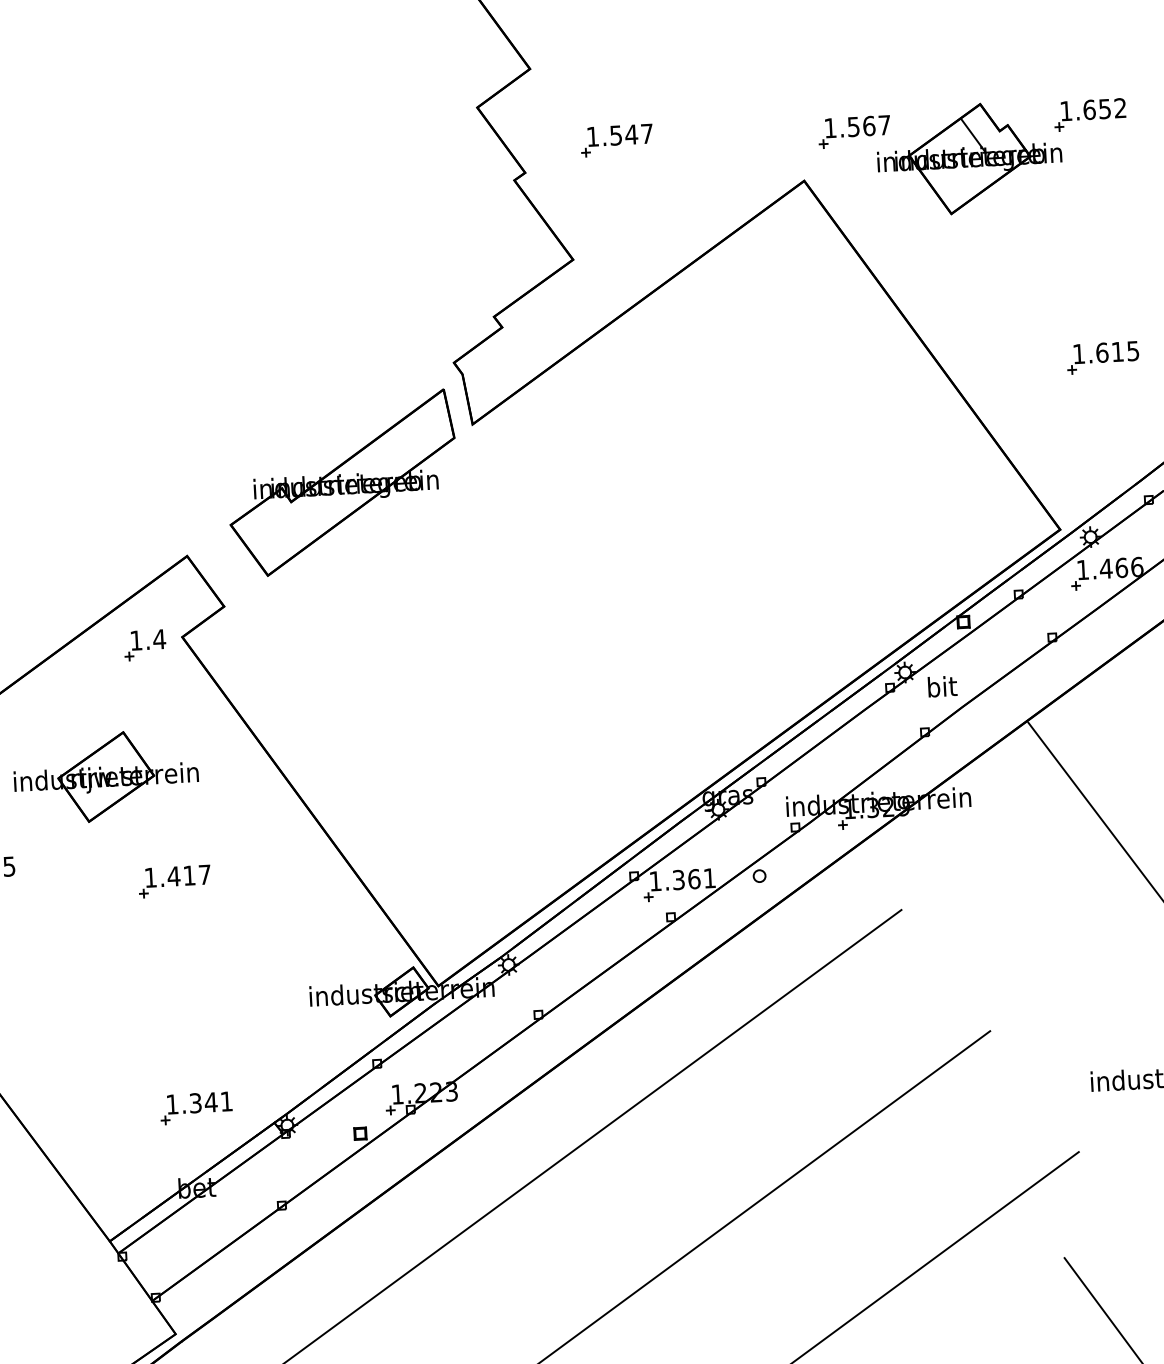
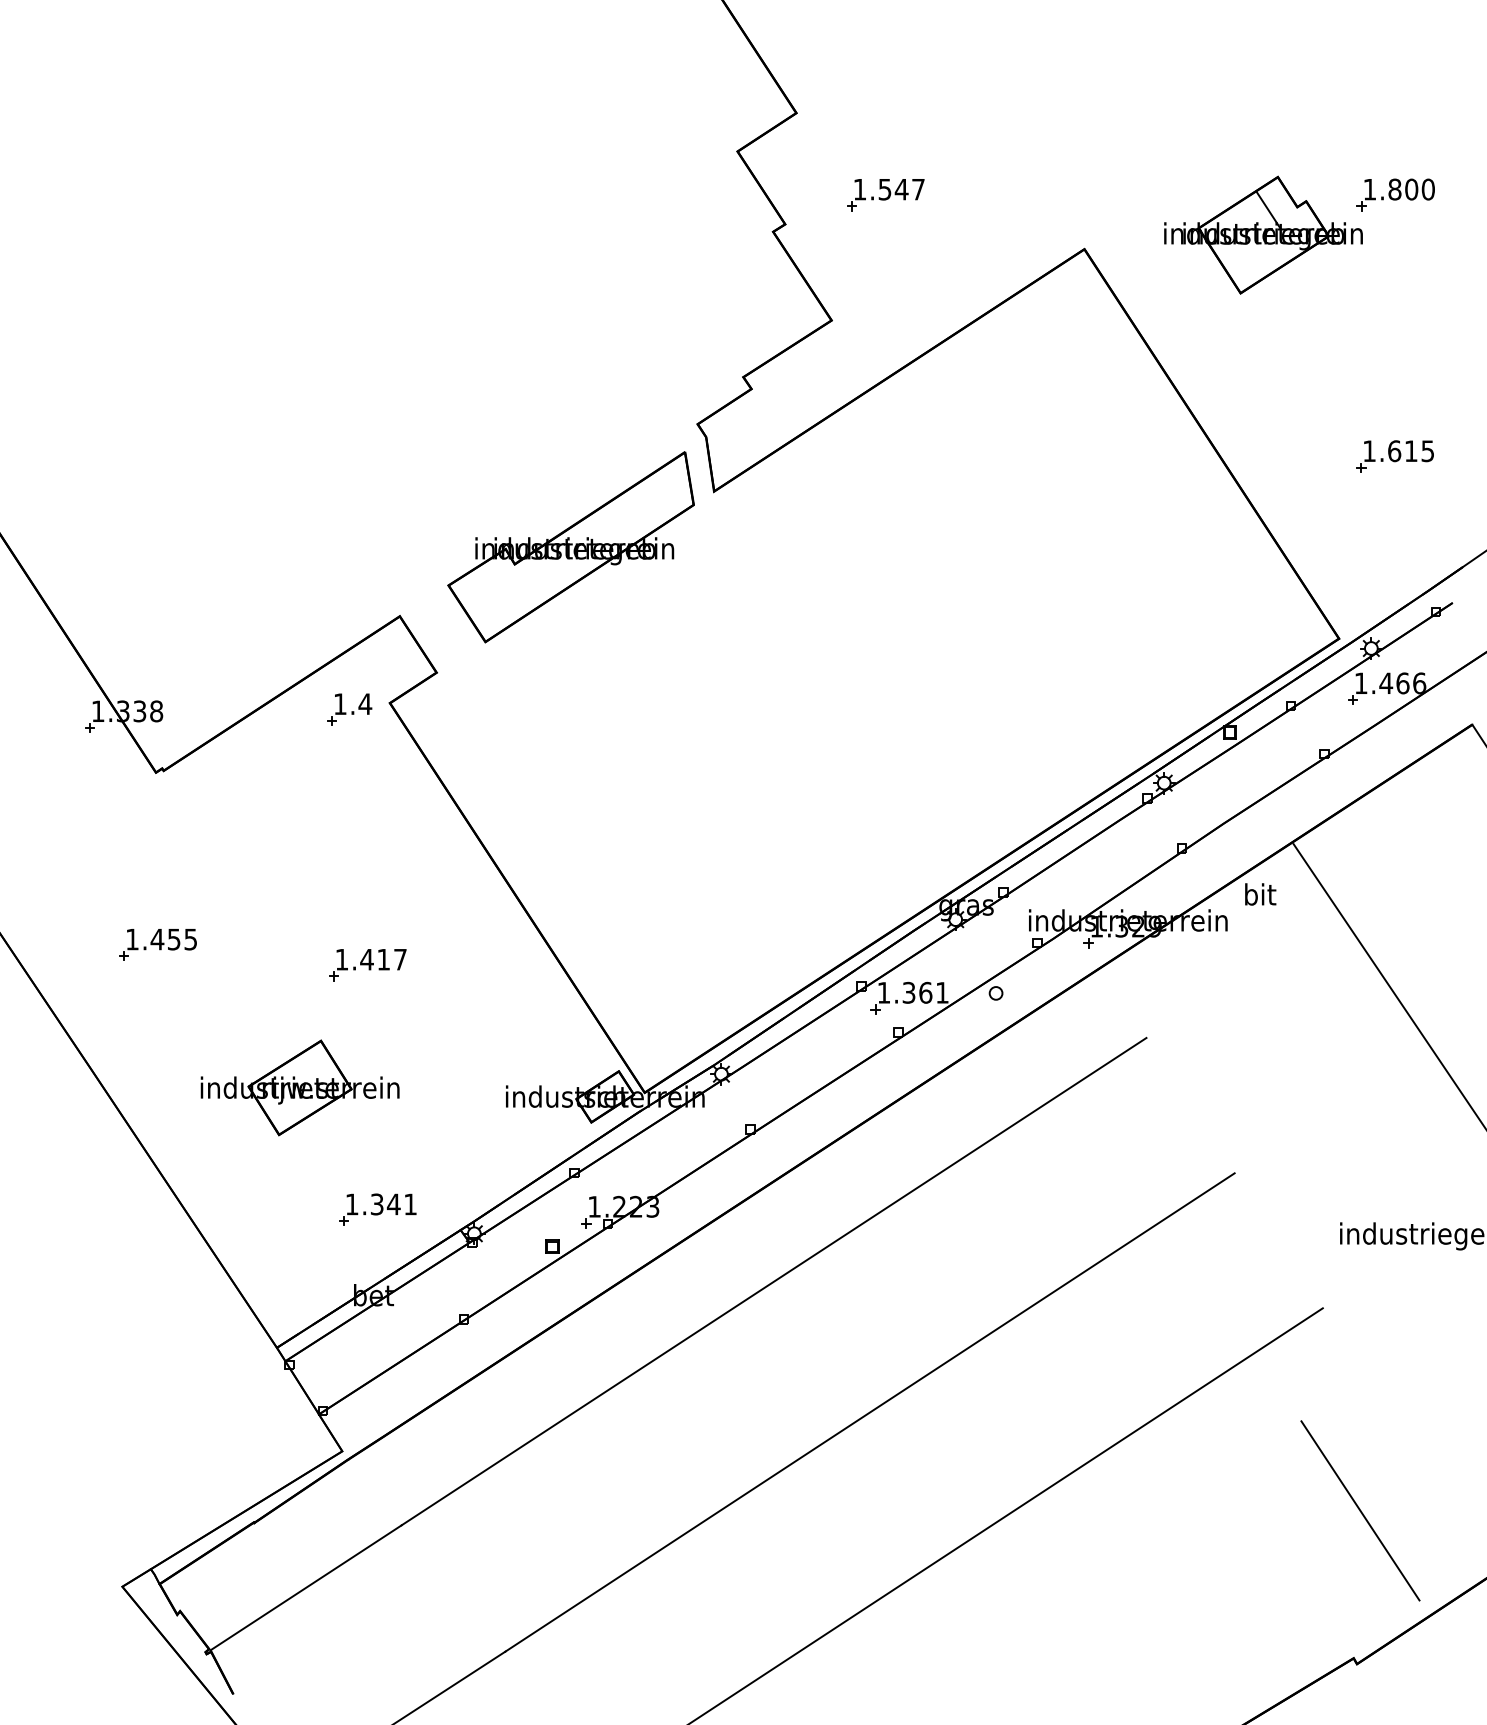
text: (1104, 108) -> (1411, 189), 1.652 -> 1.800
part: (854, 131) -> (1141, 199), removed
text: (942, 686) -> (1260, 894), moved
part: (105, 776) -> (299, 1087), moved

